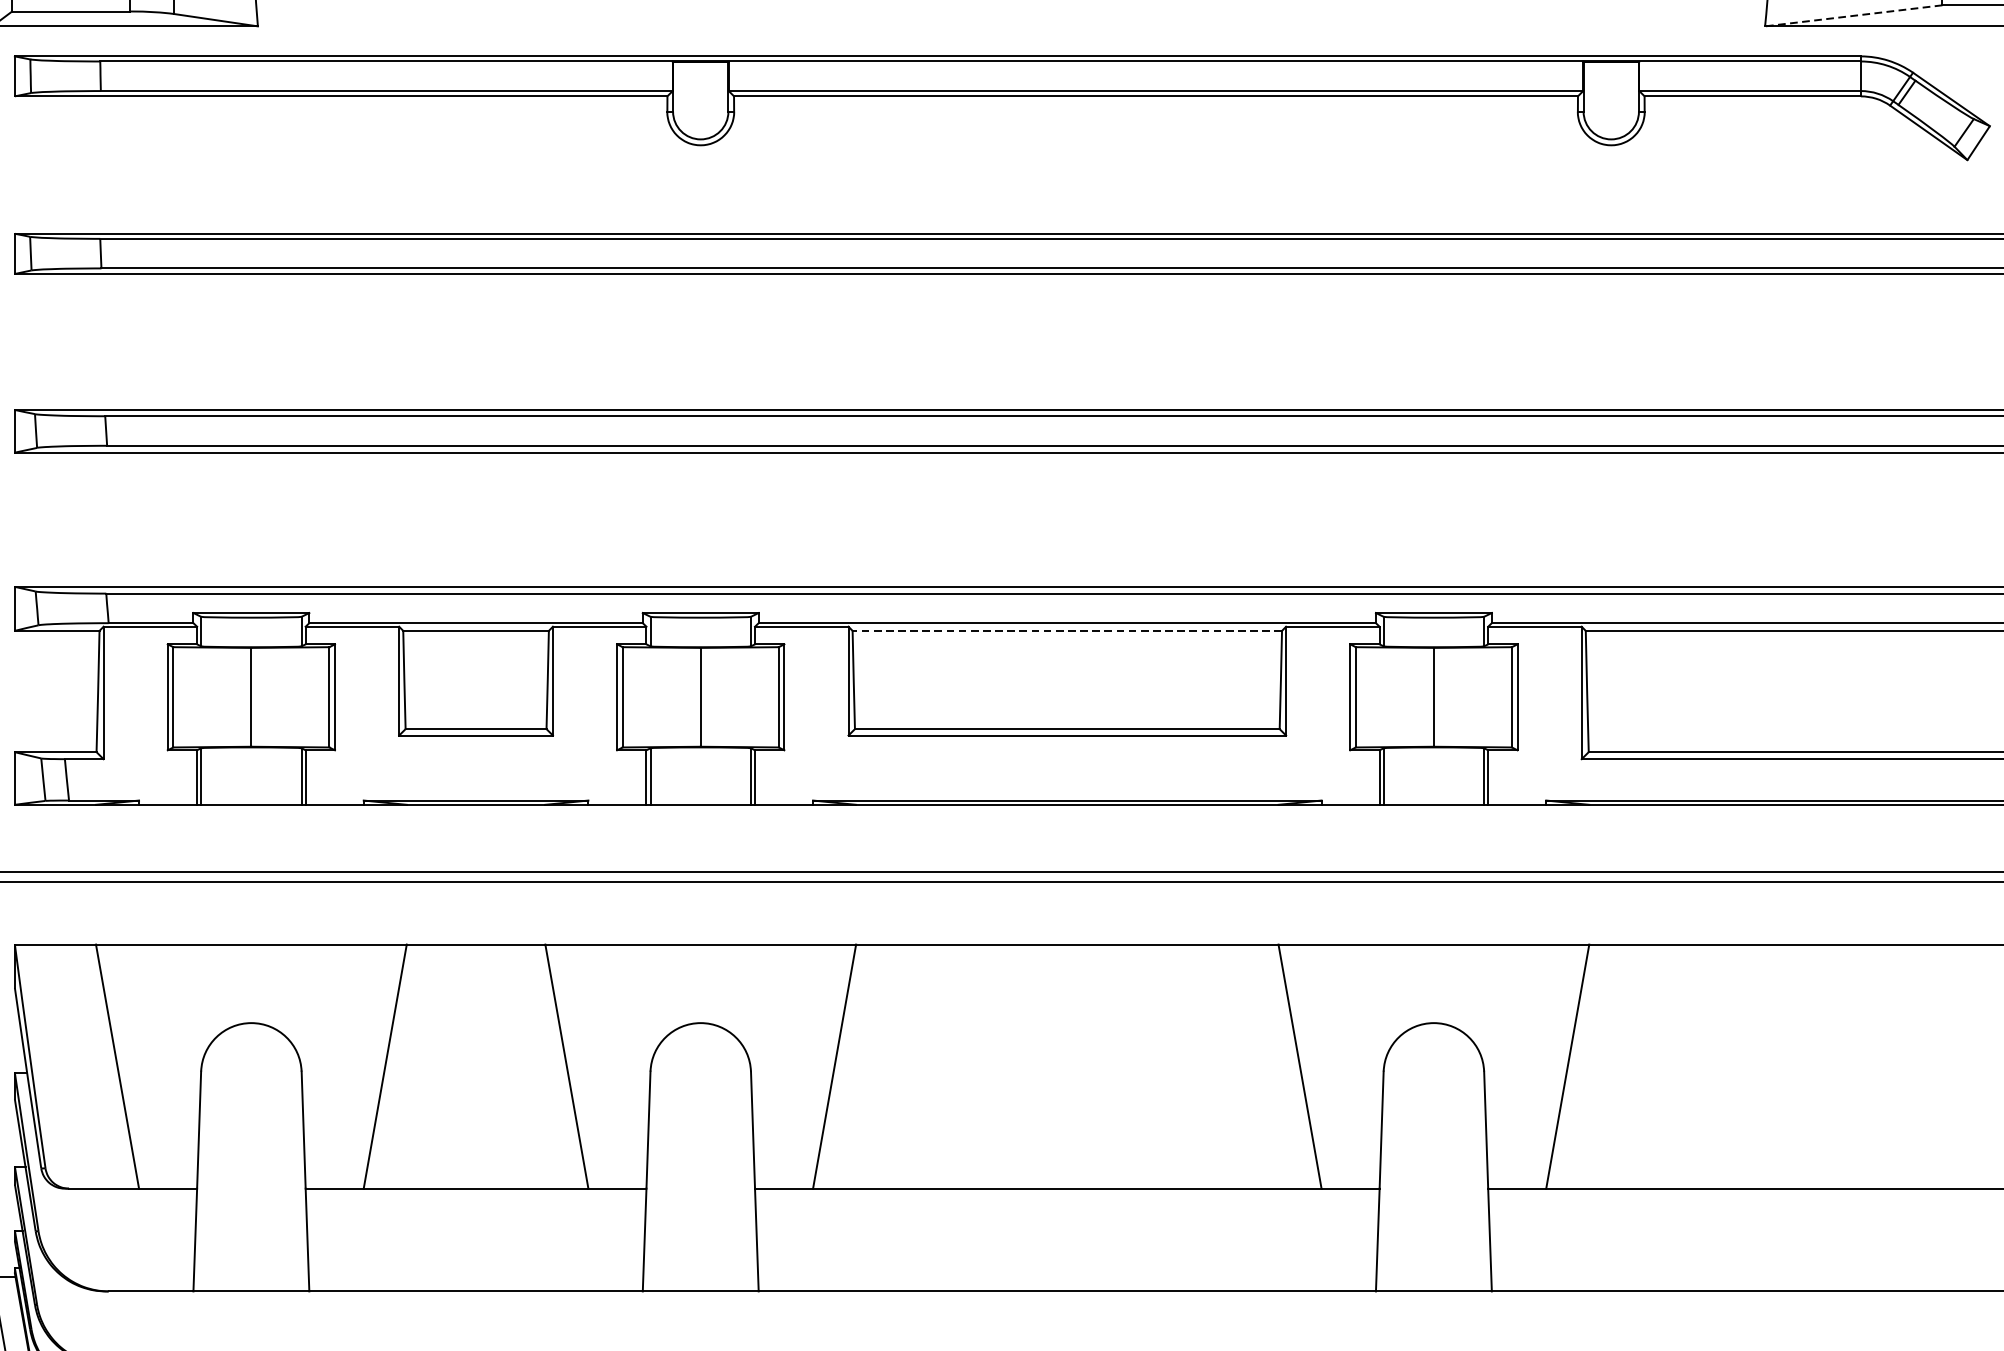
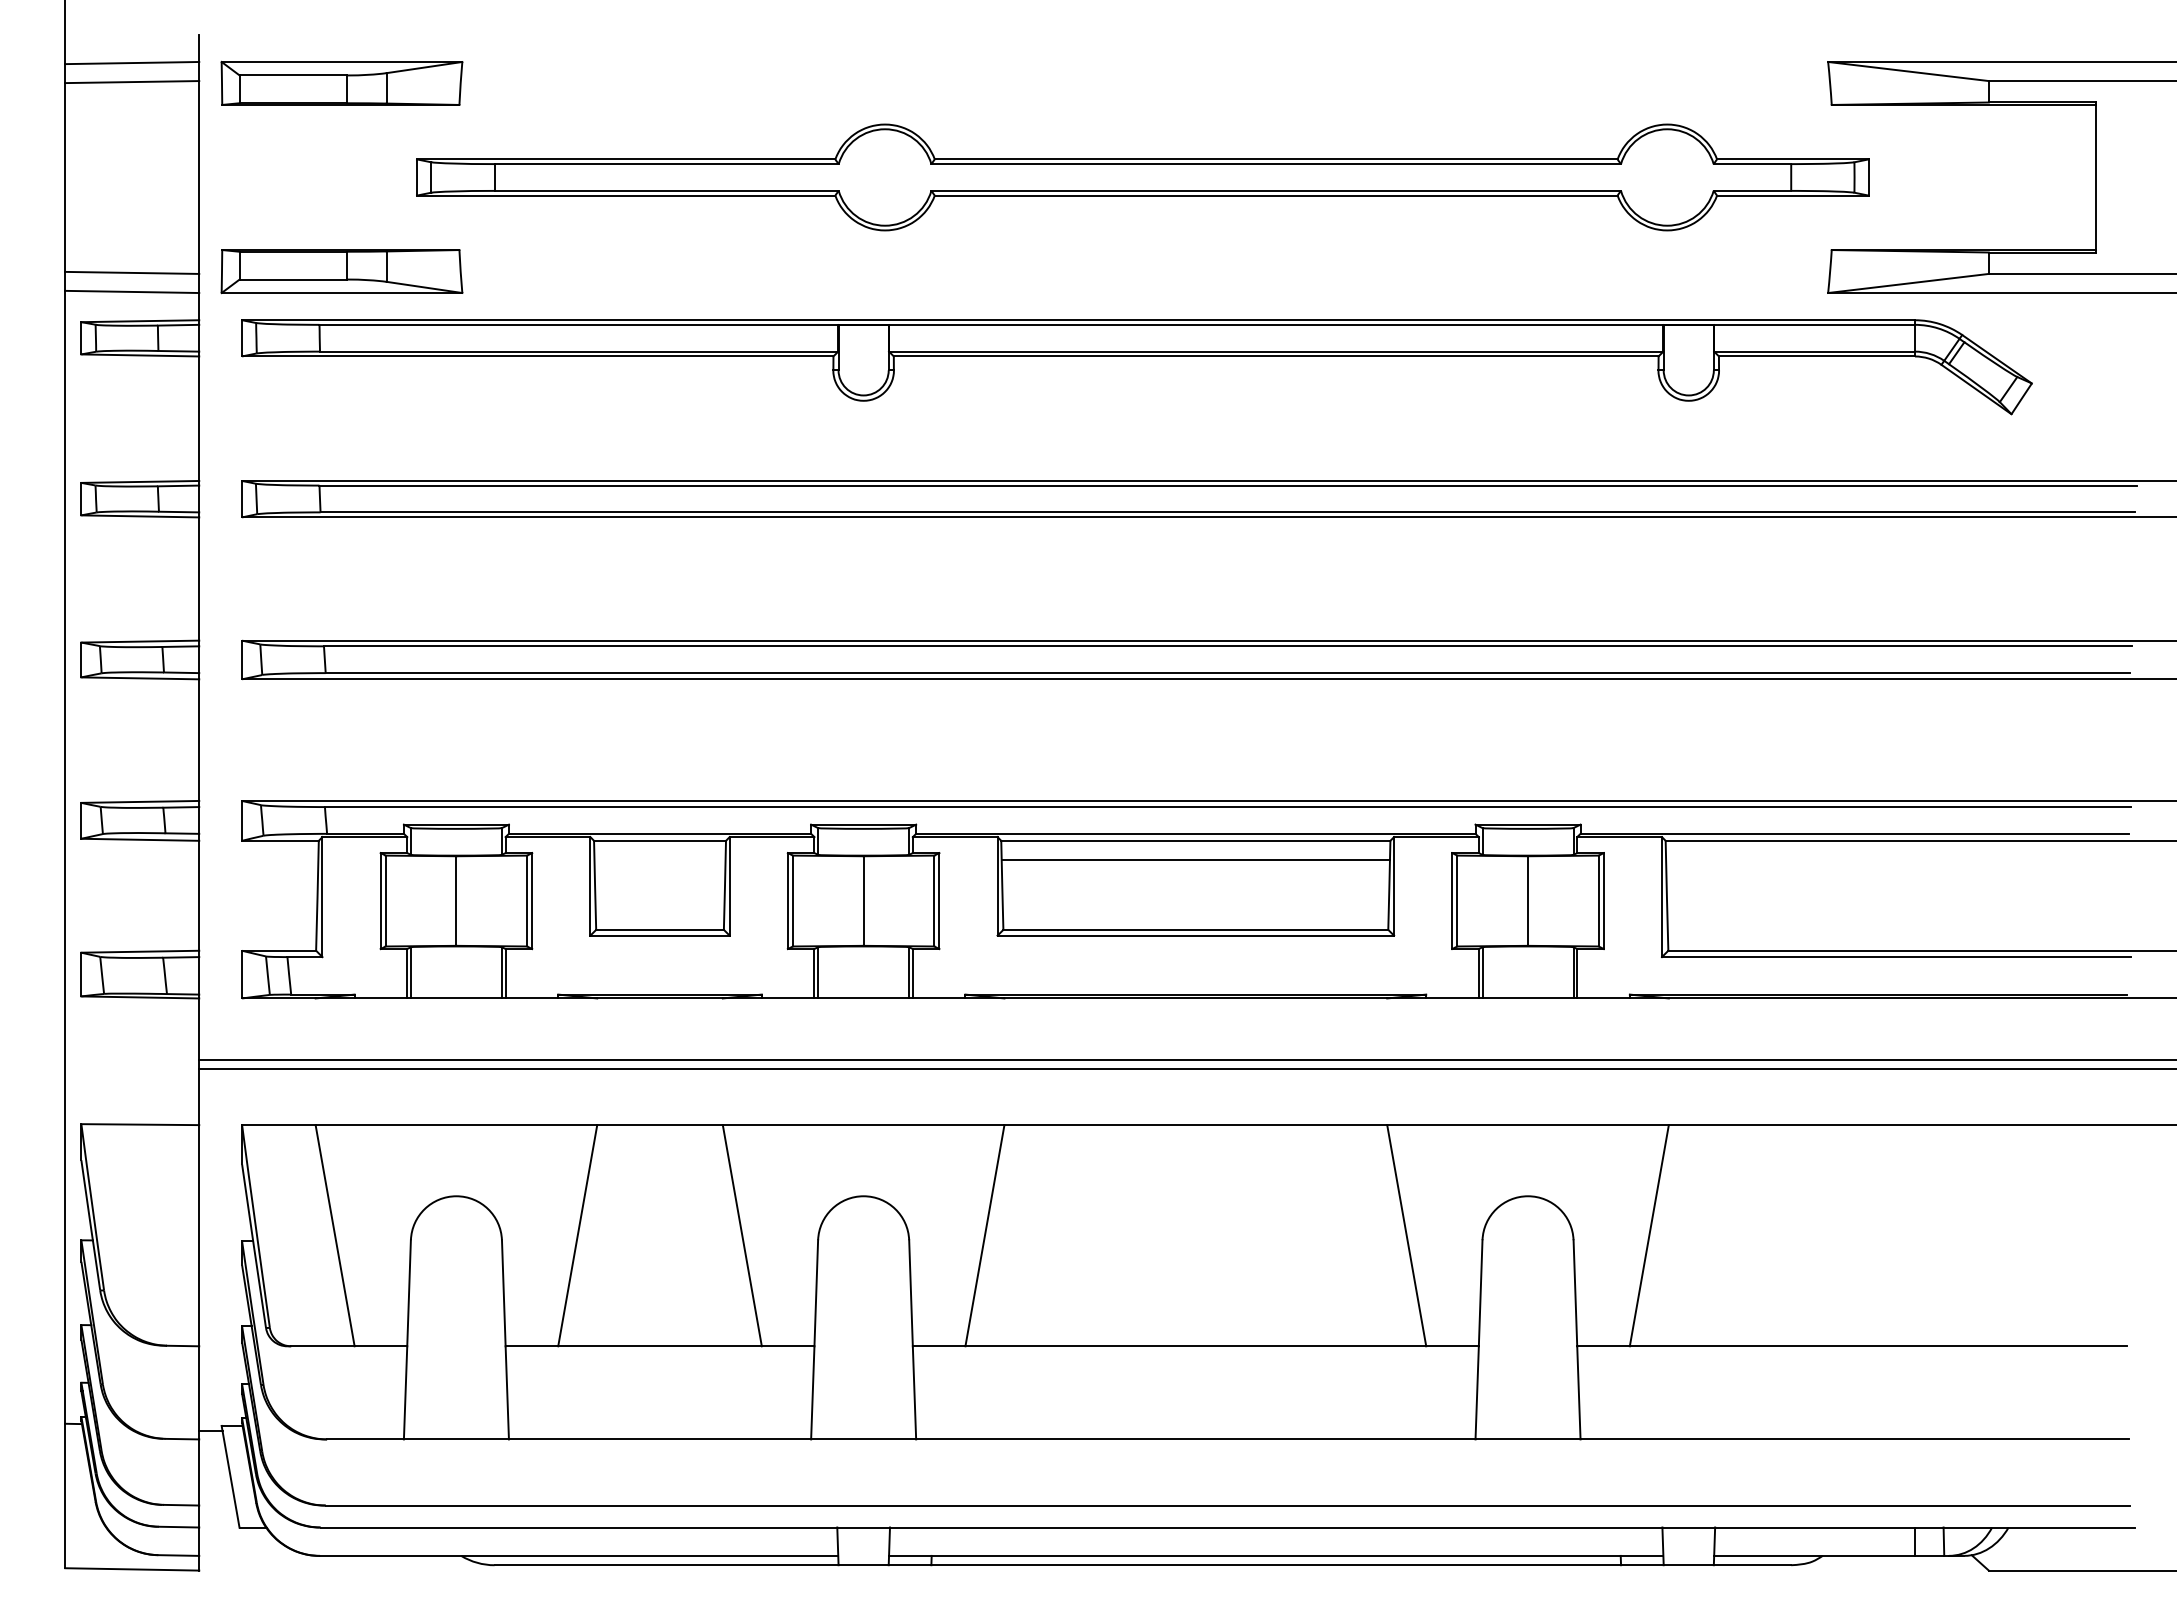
line: (1853, 15) -> (1908, 283), dashed -> solid
line: (1066, 630) -> (1195, 840), dashed -> solid
line: (1066, 652) -> (1195, 860), added

